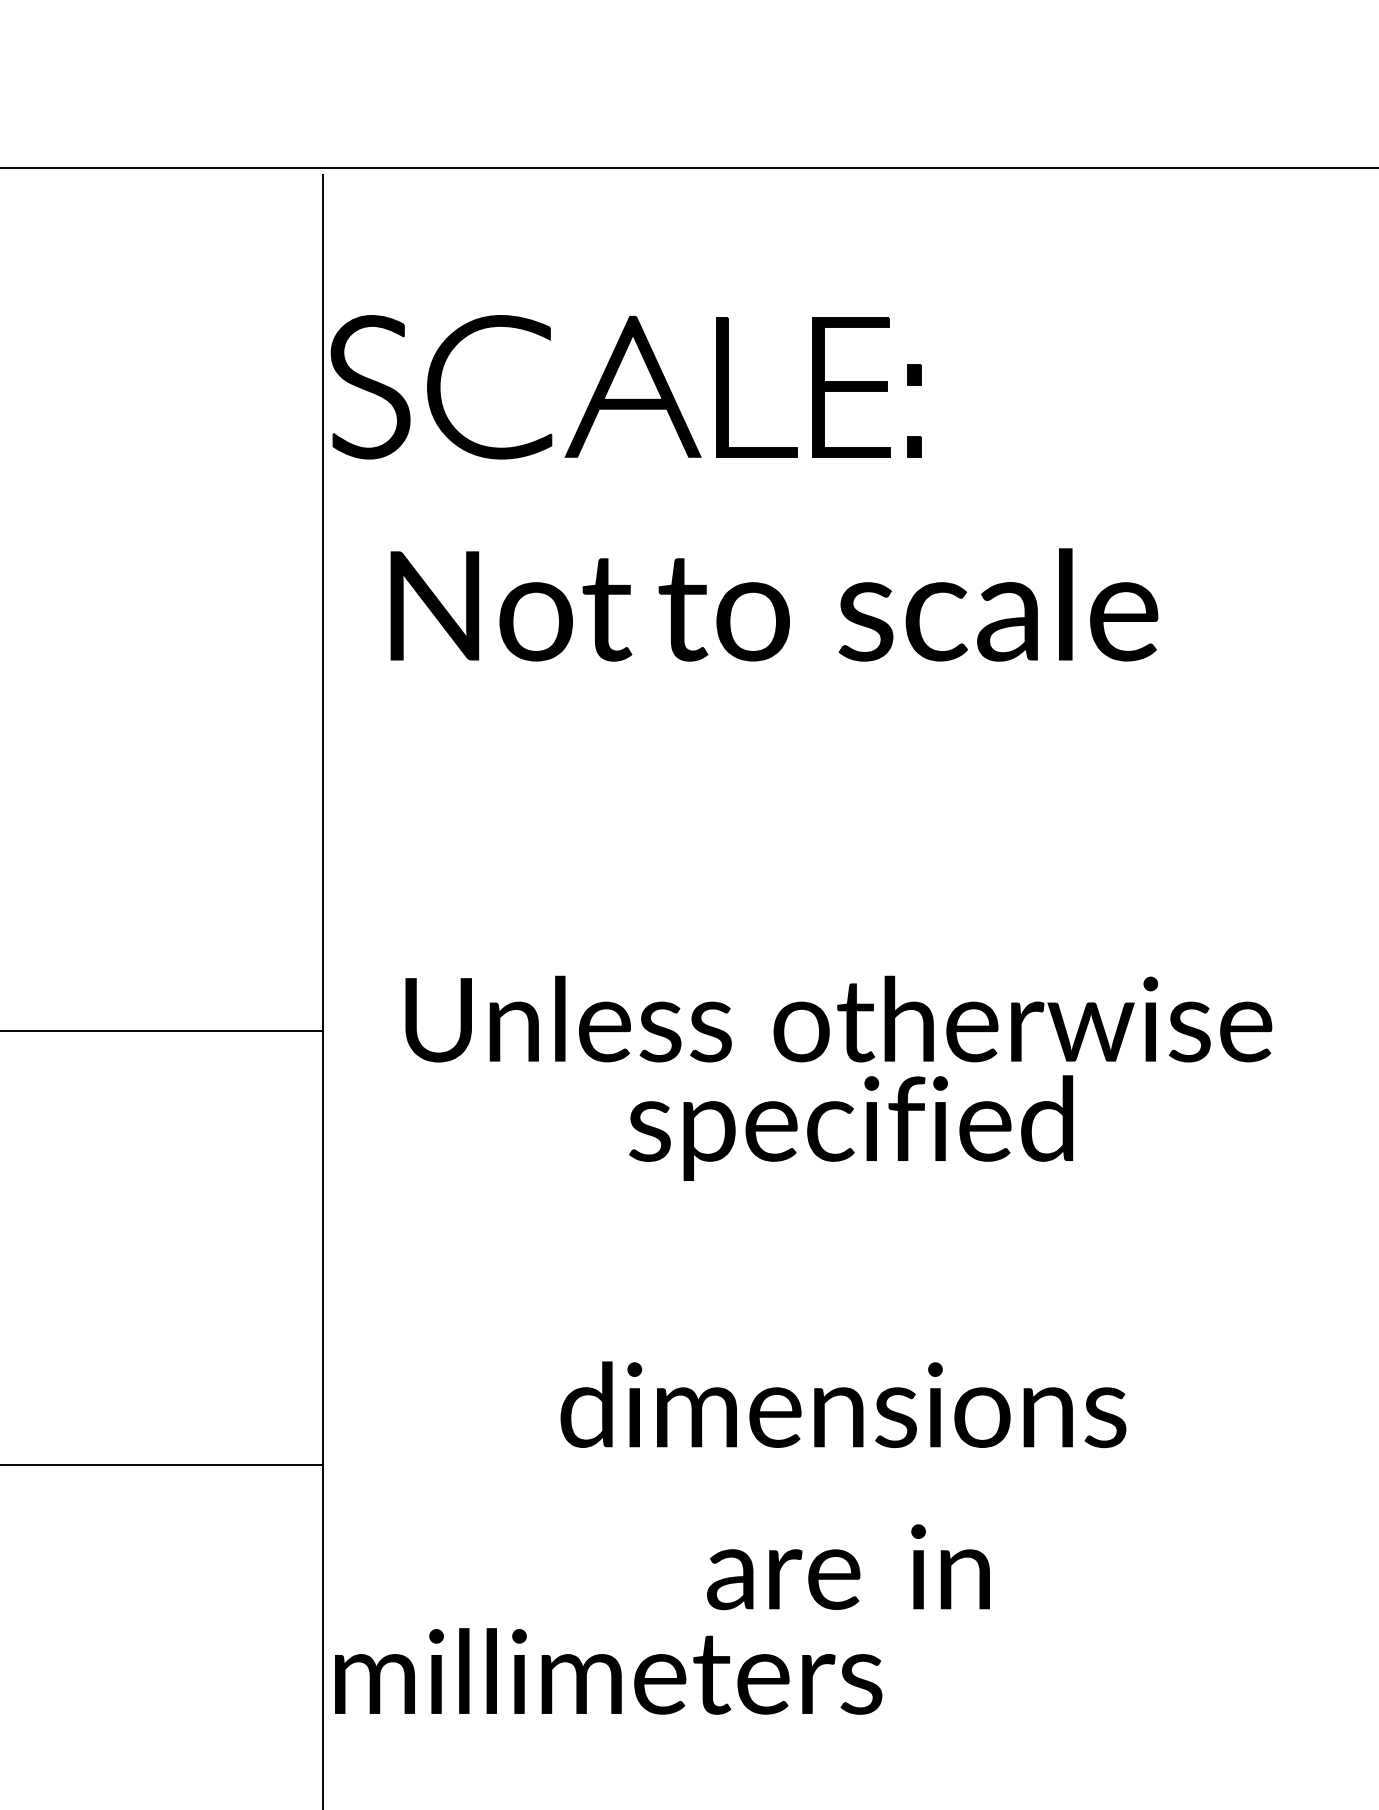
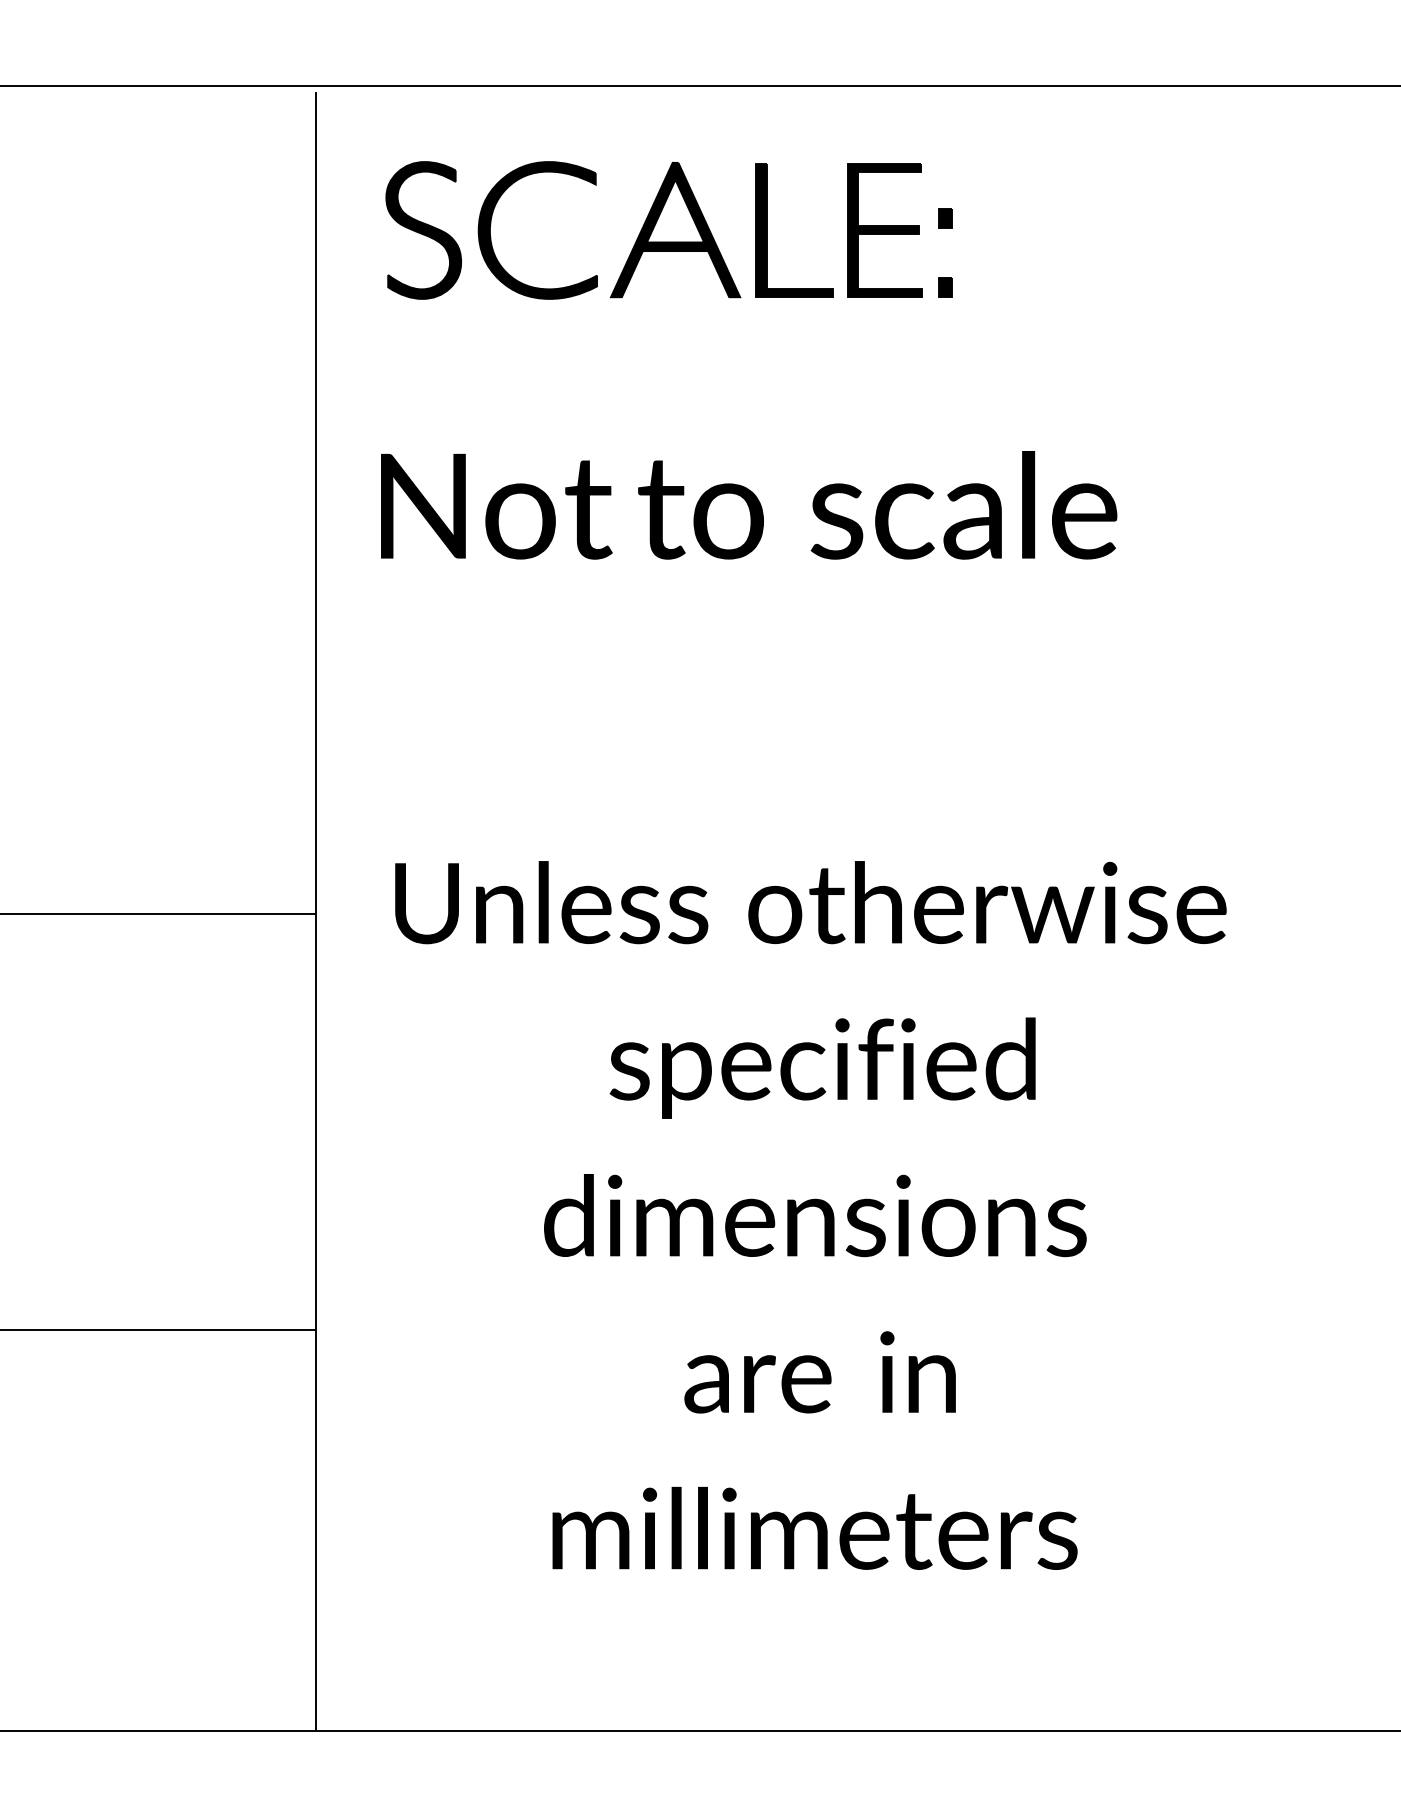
part: (625, 387) -> (668, 230), moved
text: (850, 1127) -> (822, 1067), moved
text: (843, 1404) -> (815, 1215), moved
text: (847, 1567) -> (819, 1372), moved
text: (608, 1670) -> (814, 1527), moved

